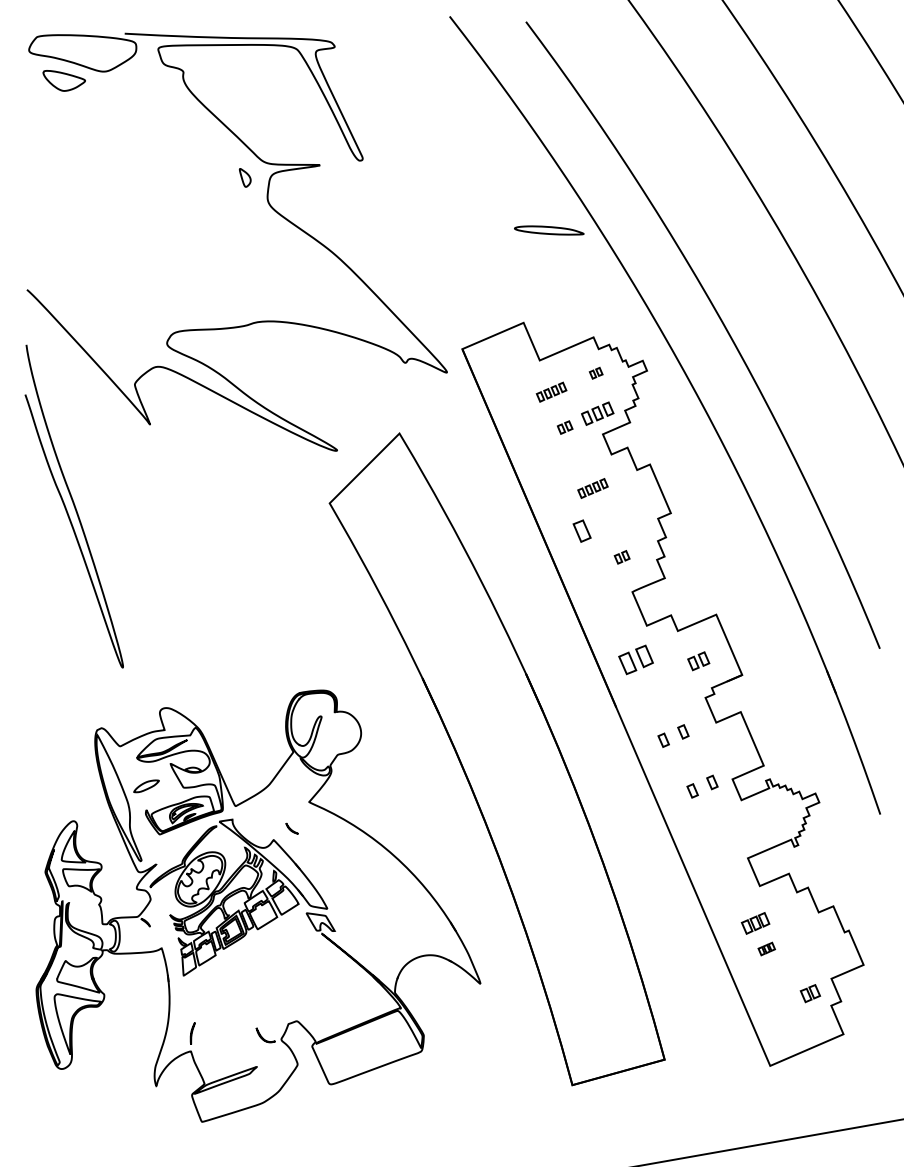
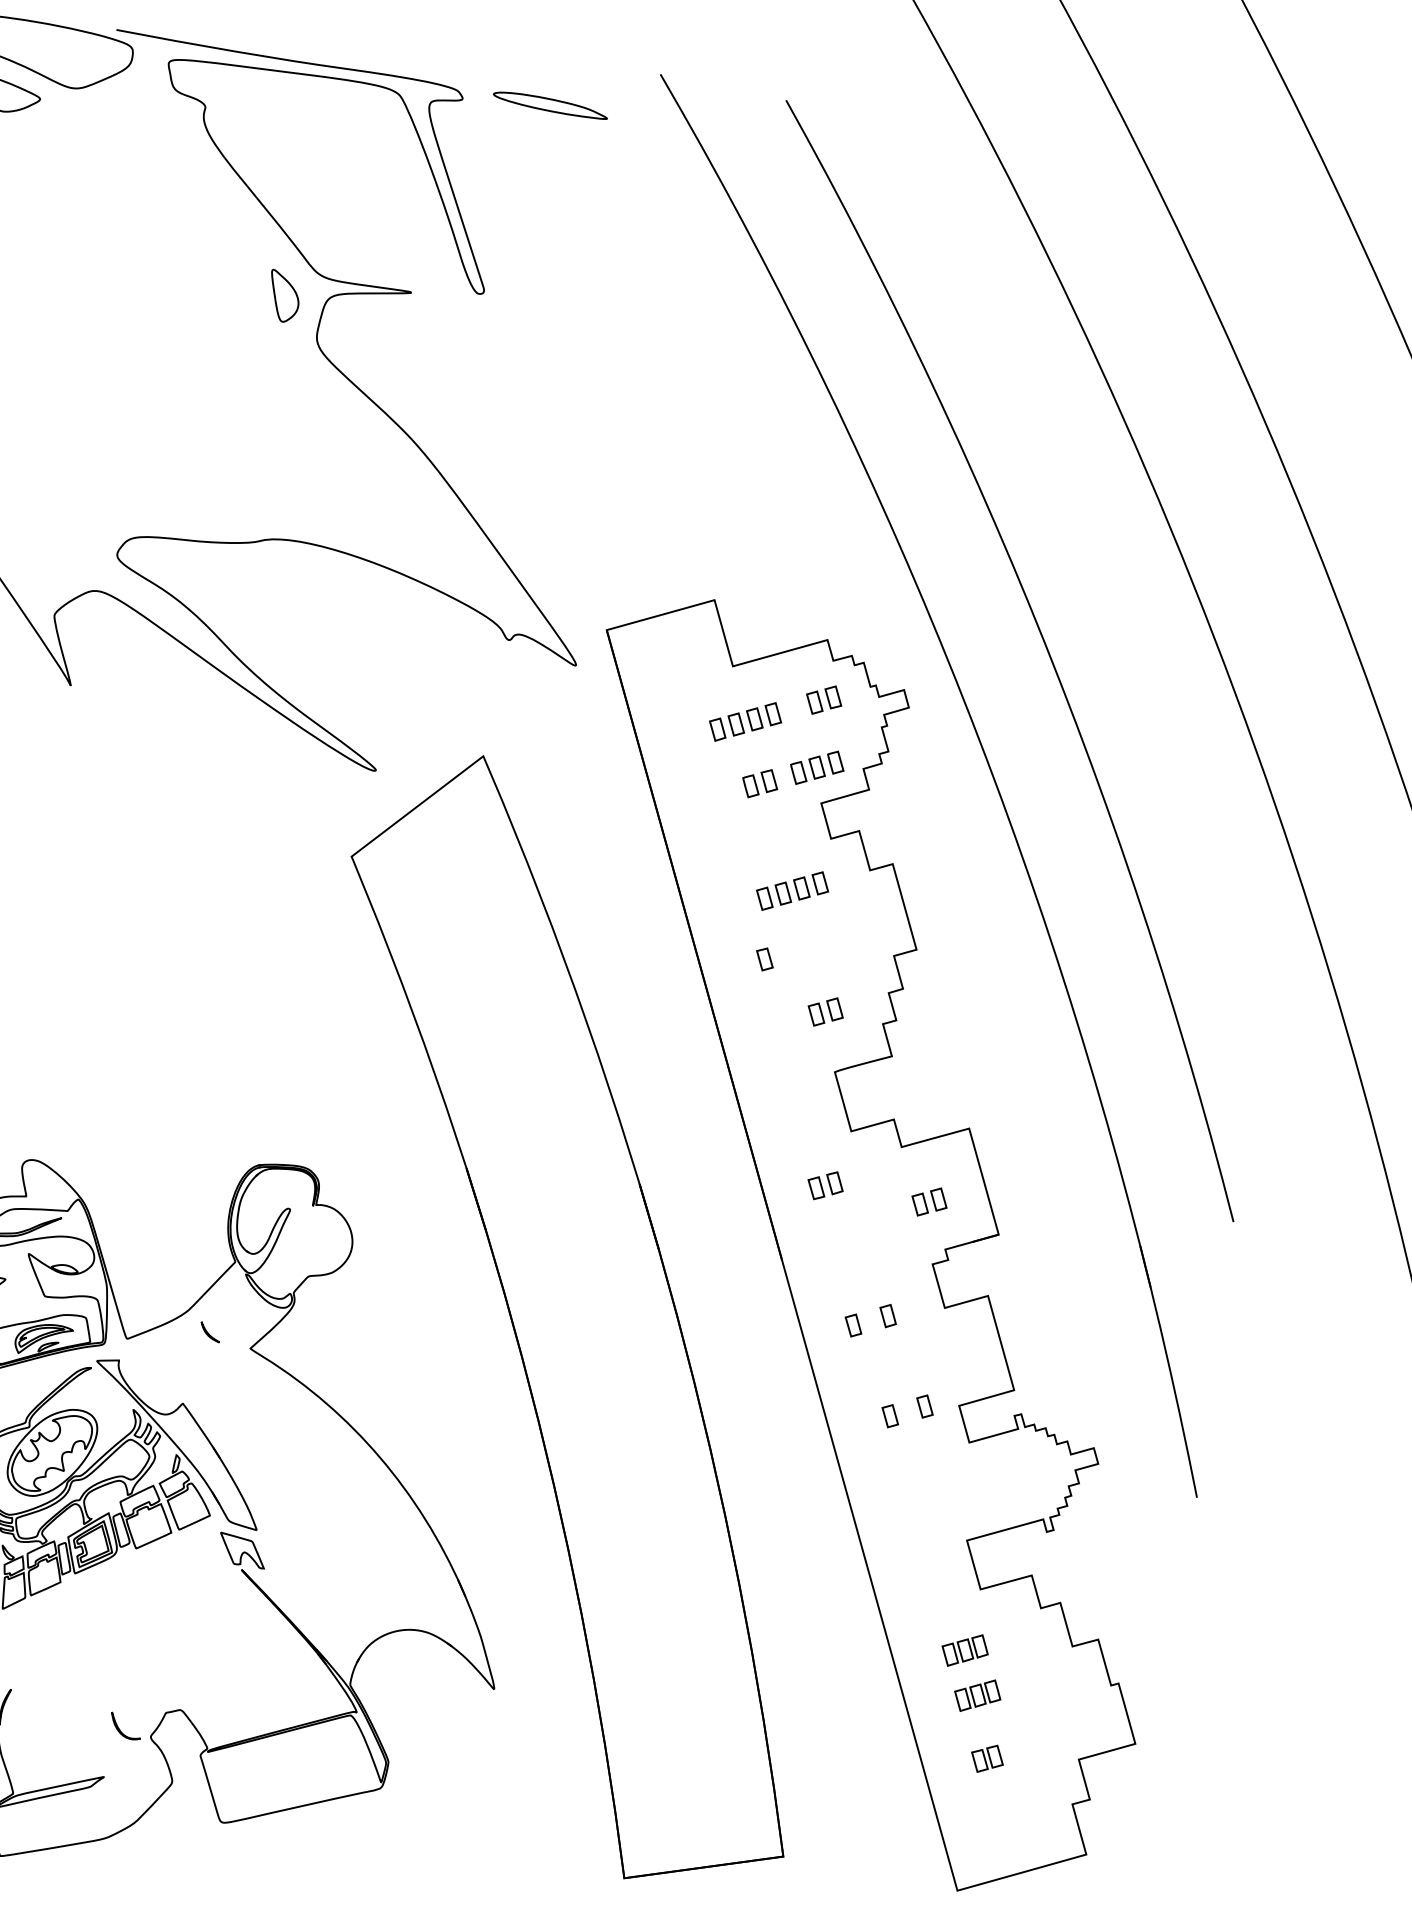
part: (245, 177) -> (284, 296), size x1.67
part: (549, 230) -> (551, 105), moved
part: (595, 373) -> (822, 700), size x1.67
part: (551, 391) -> (745, 720), size x1.43
part: (564, 427) -> (758, 783), size x1.43
part: (592, 488) -> (791, 890), size x1.43
part: (581, 530) -> (764, 958), size x0.62
part: (621, 557) -> (824, 1012), size x1.43
part: (635, 659) -> (824, 1184), size x0.62
part: (291, 828) -> (209, 1331), moved
part: (766, 948) -> (977, 1694), size x1.67
part: (810, 993) -> (987, 1758), moved

